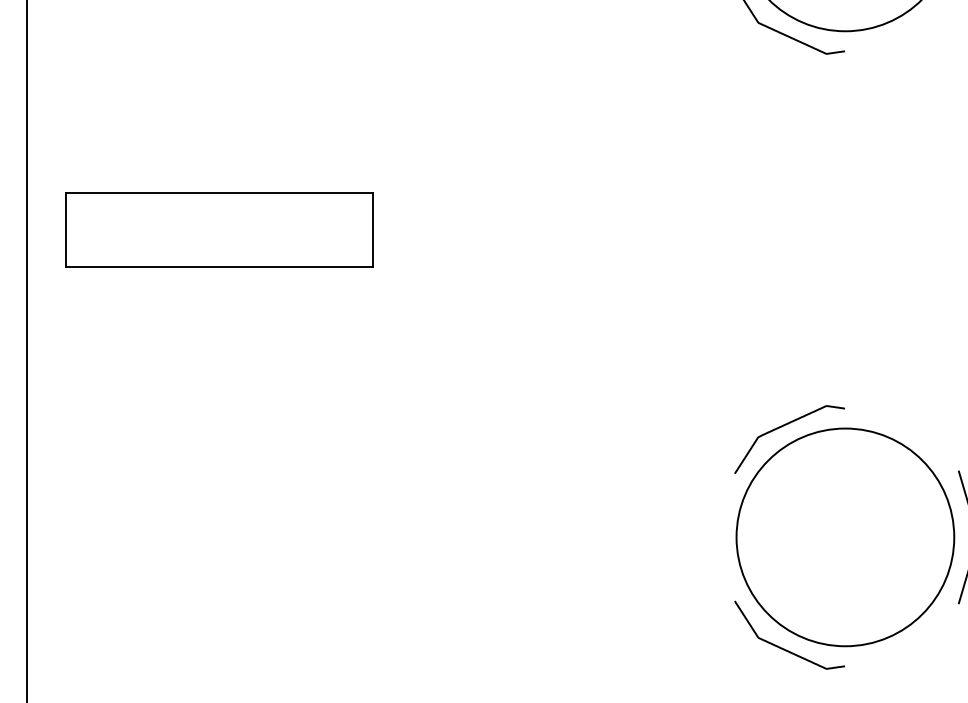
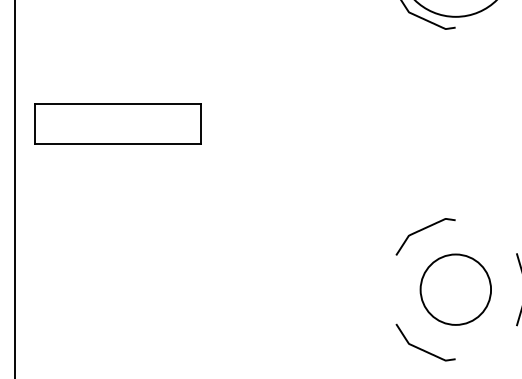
circle: (844, 536) -> (455, 289), size x0.6

